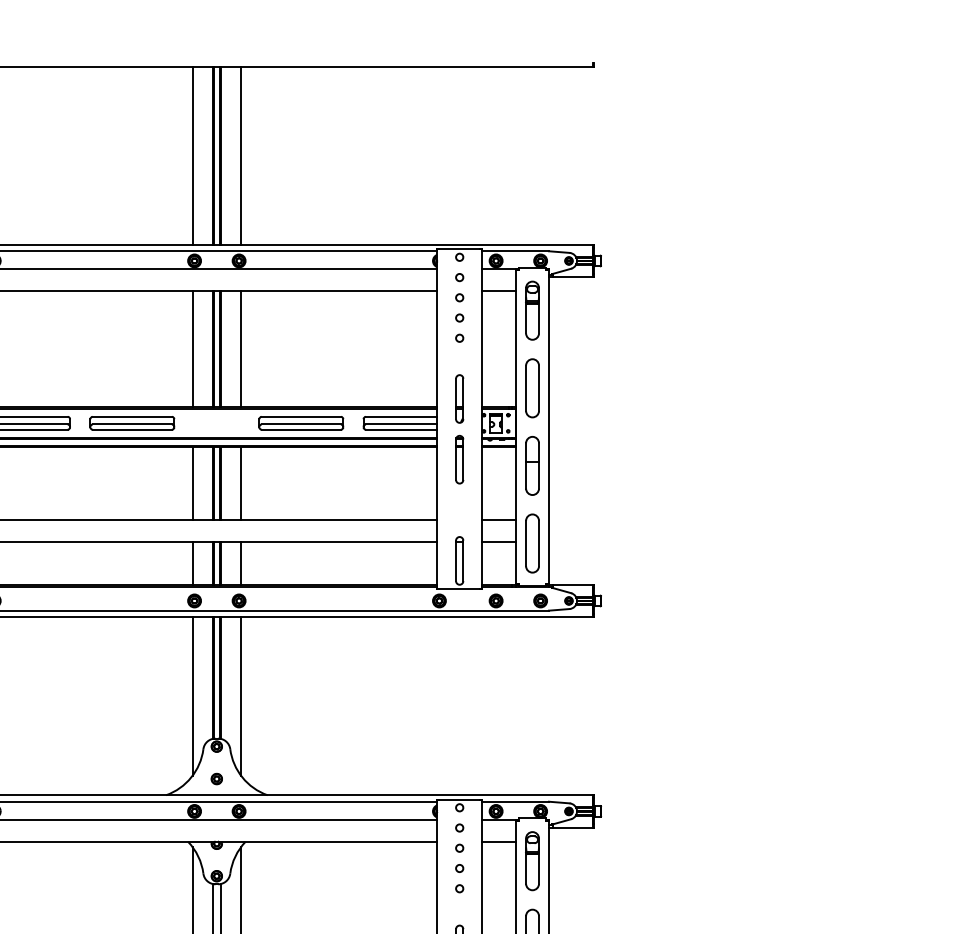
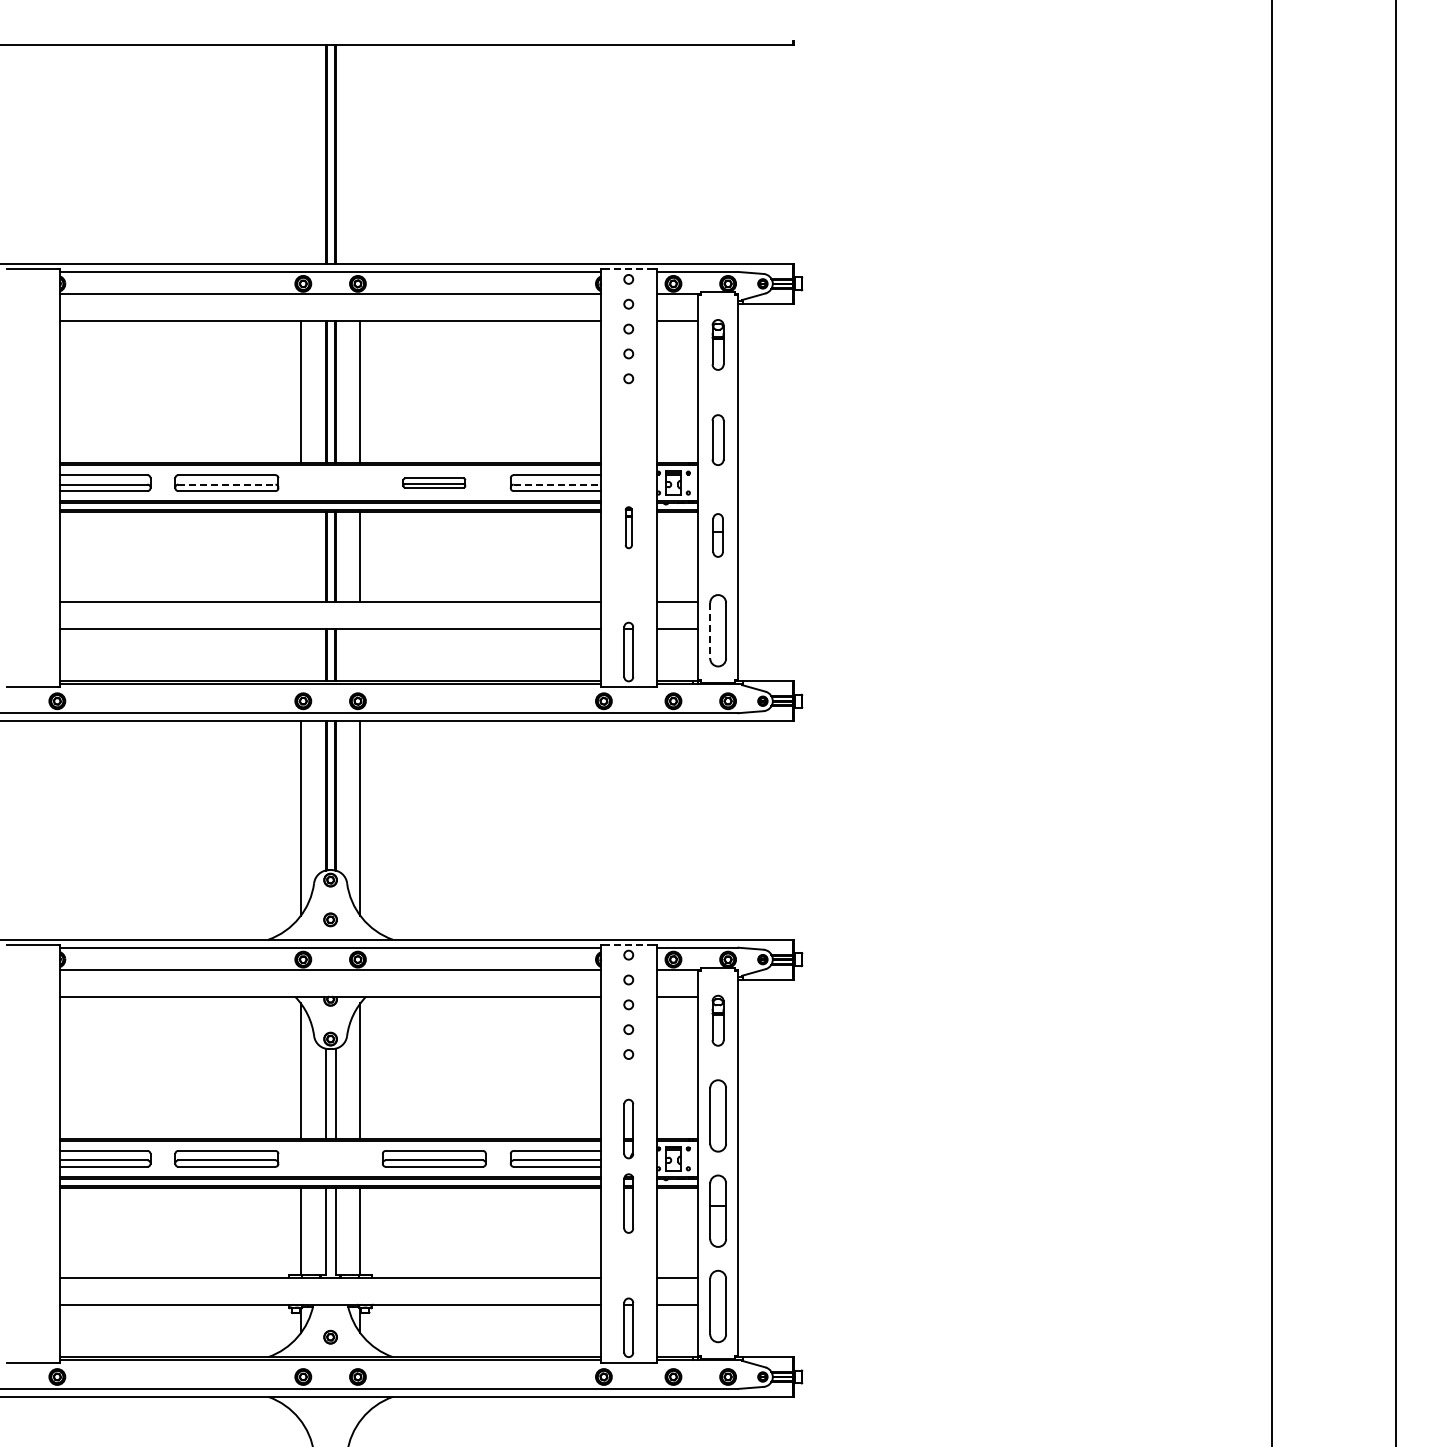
line: (192, 155) -> (300, 154), removed
line: (241, 155) -> (360, 154), removed
line: (459, 249) -> (628, 269), solid -> dashed
part: (531, 310) -> (717, 344), size x0.7
part: (531, 387) -> (717, 439), size x0.7
part: (459, 399) -> (628, 453), removed
part: (301, 422) -> (434, 482), size x0.6
line: (132, 424) -> (226, 484), solid -> dashed
line: (401, 424) -> (557, 484), solid -> dashed
part: (459, 459) -> (628, 527), size x0.7
part: (531, 465) -> (717, 535), size x0.6
line: (192, 483) -> (300, 557), removed
line: (526, 543) -> (710, 630), solid -> dashed
line: (192, 563) -> (300, 655), removed
line: (241, 563) -> (360, 655), removed
line: (459, 799) -> (628, 945), solid -> dashed
part: (531, 861) -> (717, 1020), size x0.7

